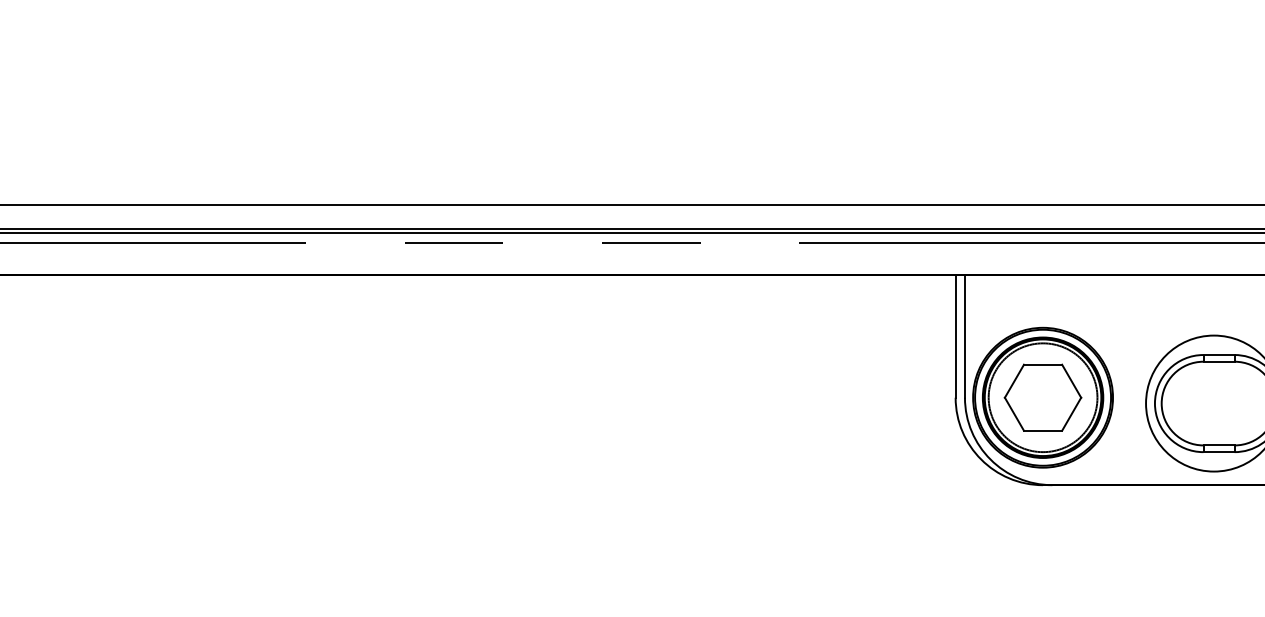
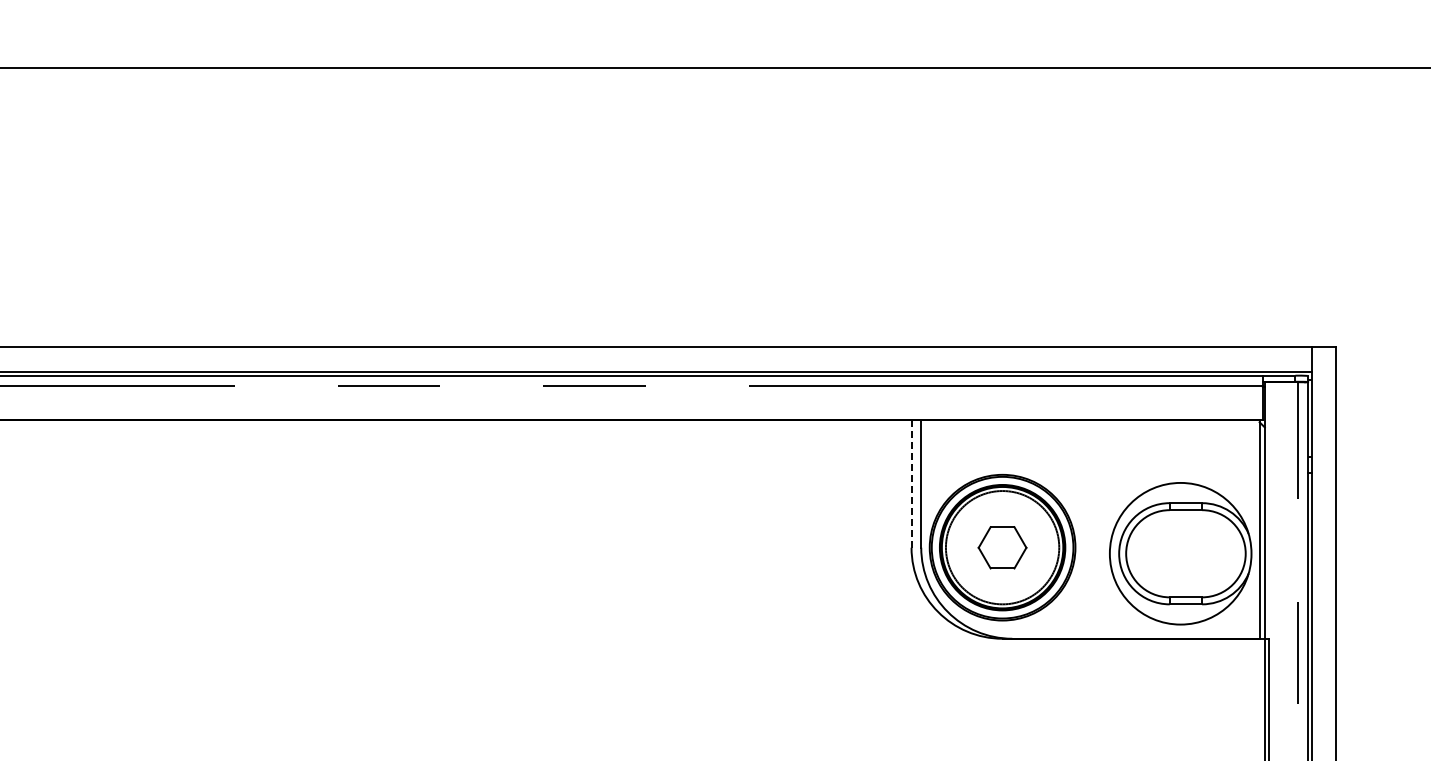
line: (955, 336) -> (911, 483), solid -> dashed
part: (1042, 397) -> (1002, 547), size x0.6

